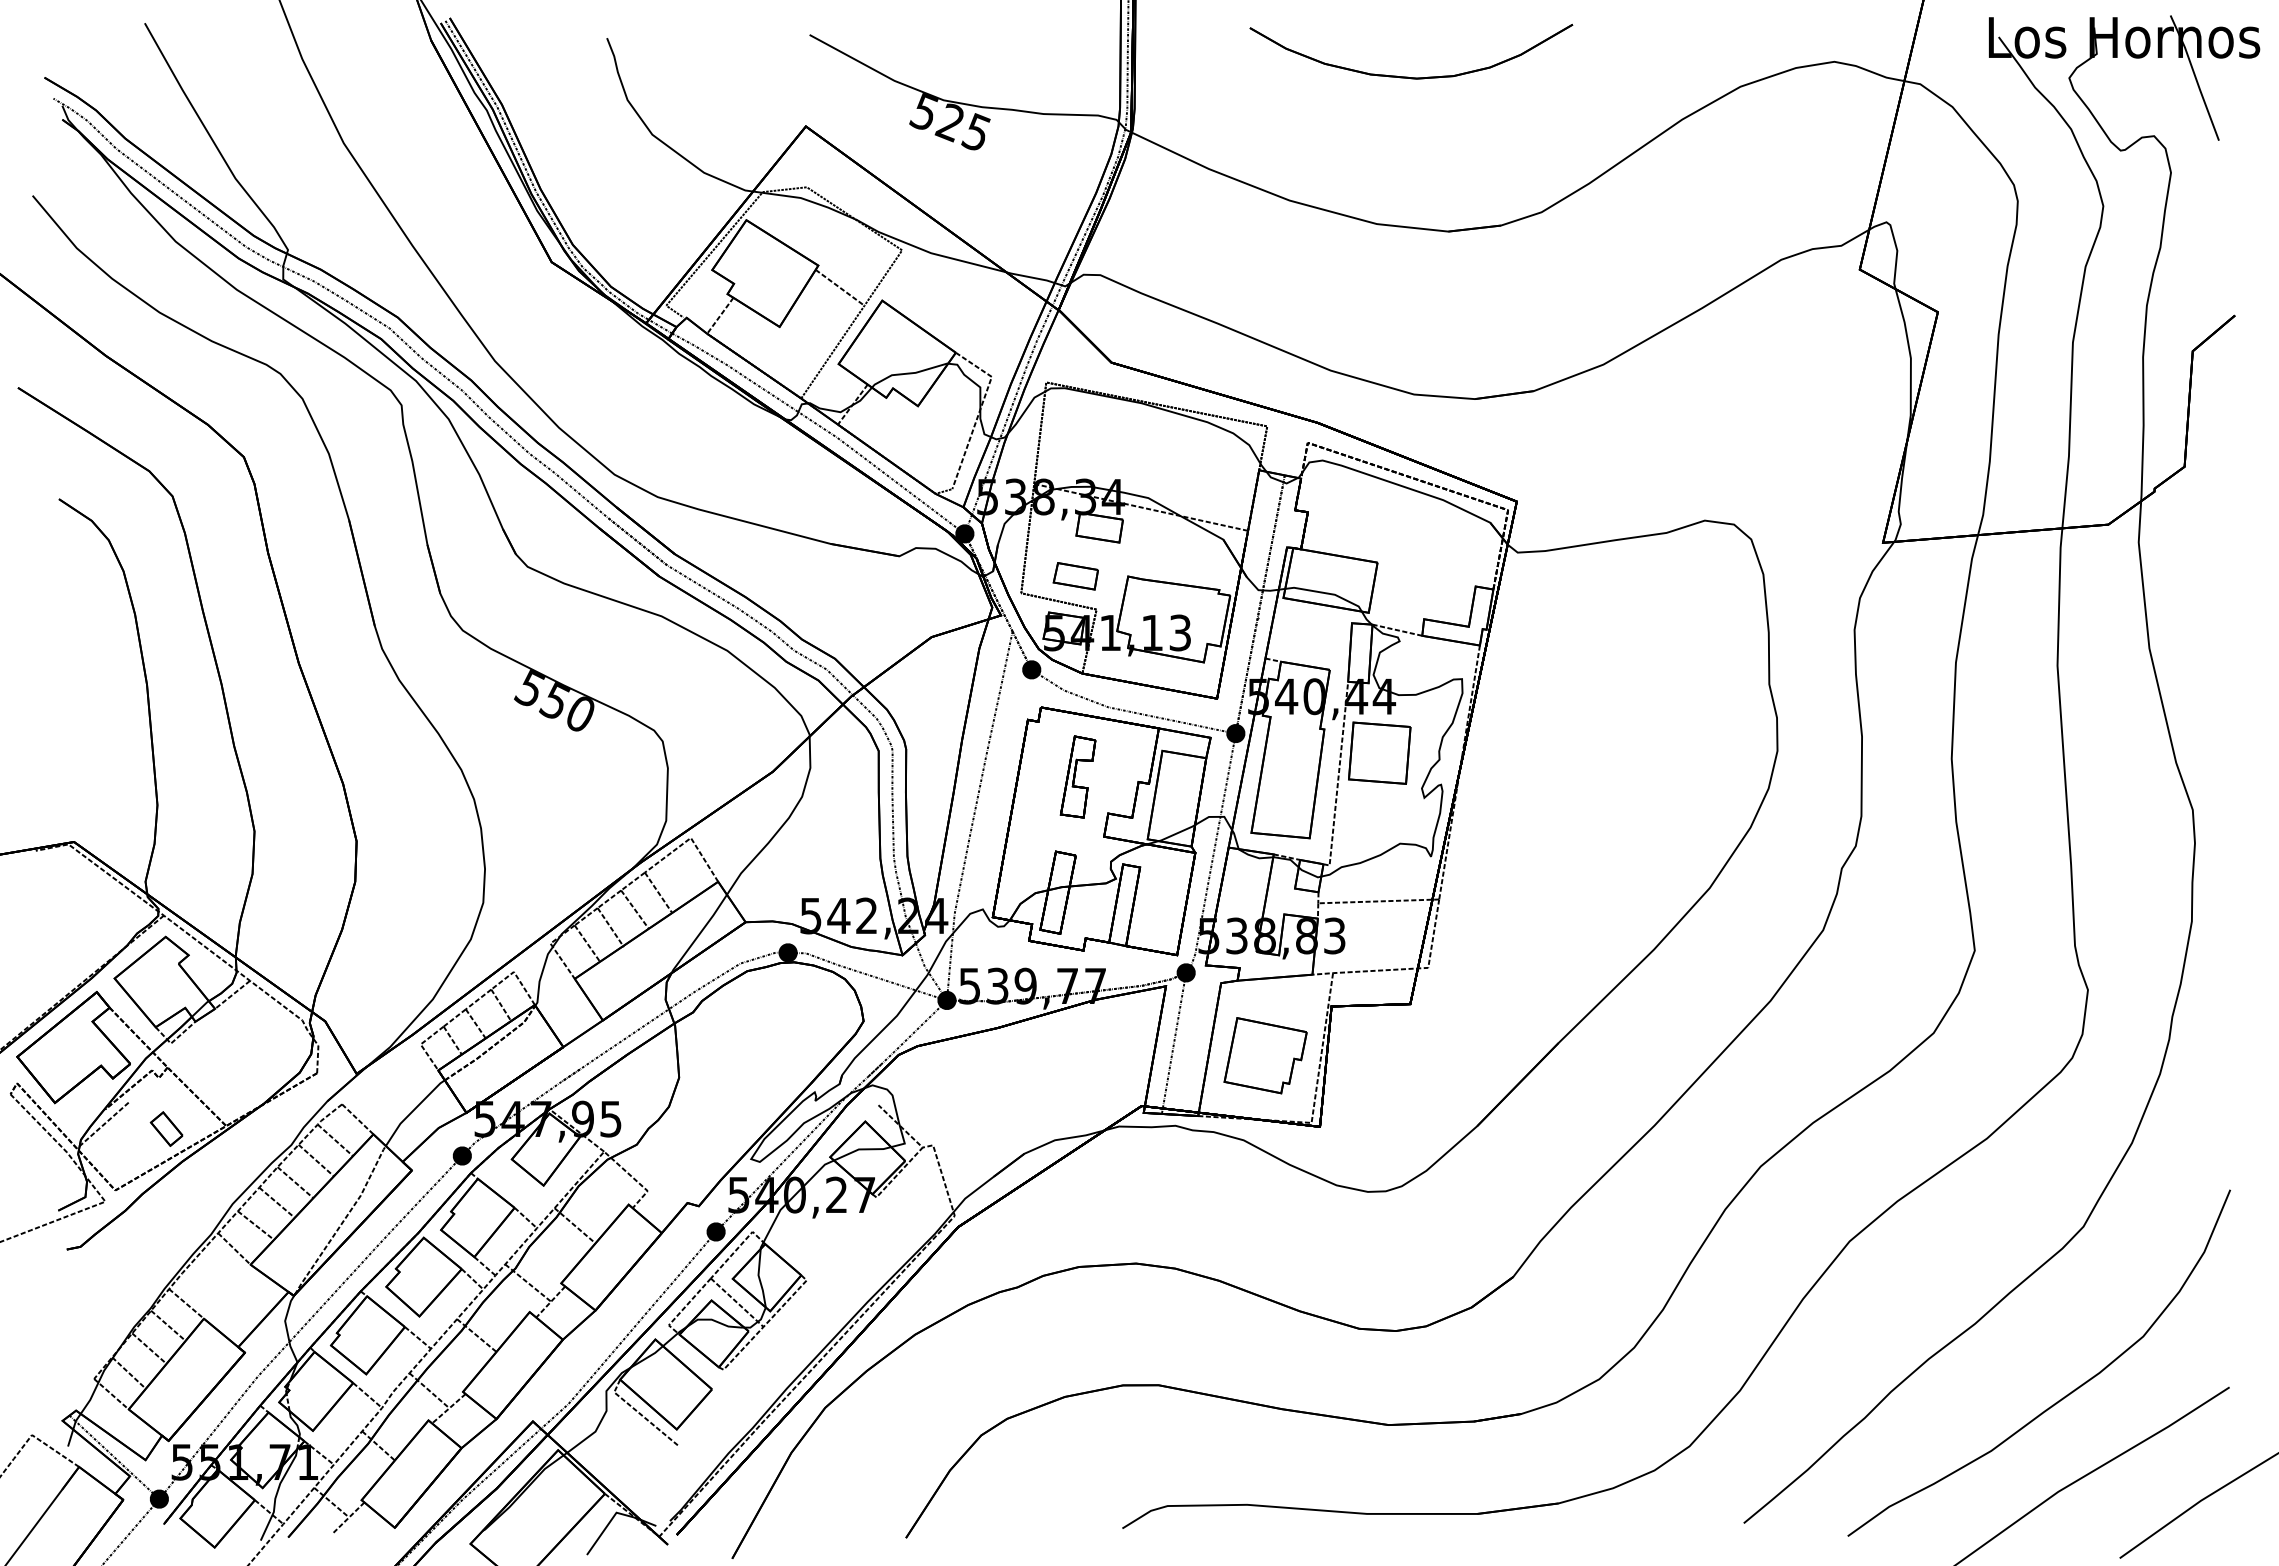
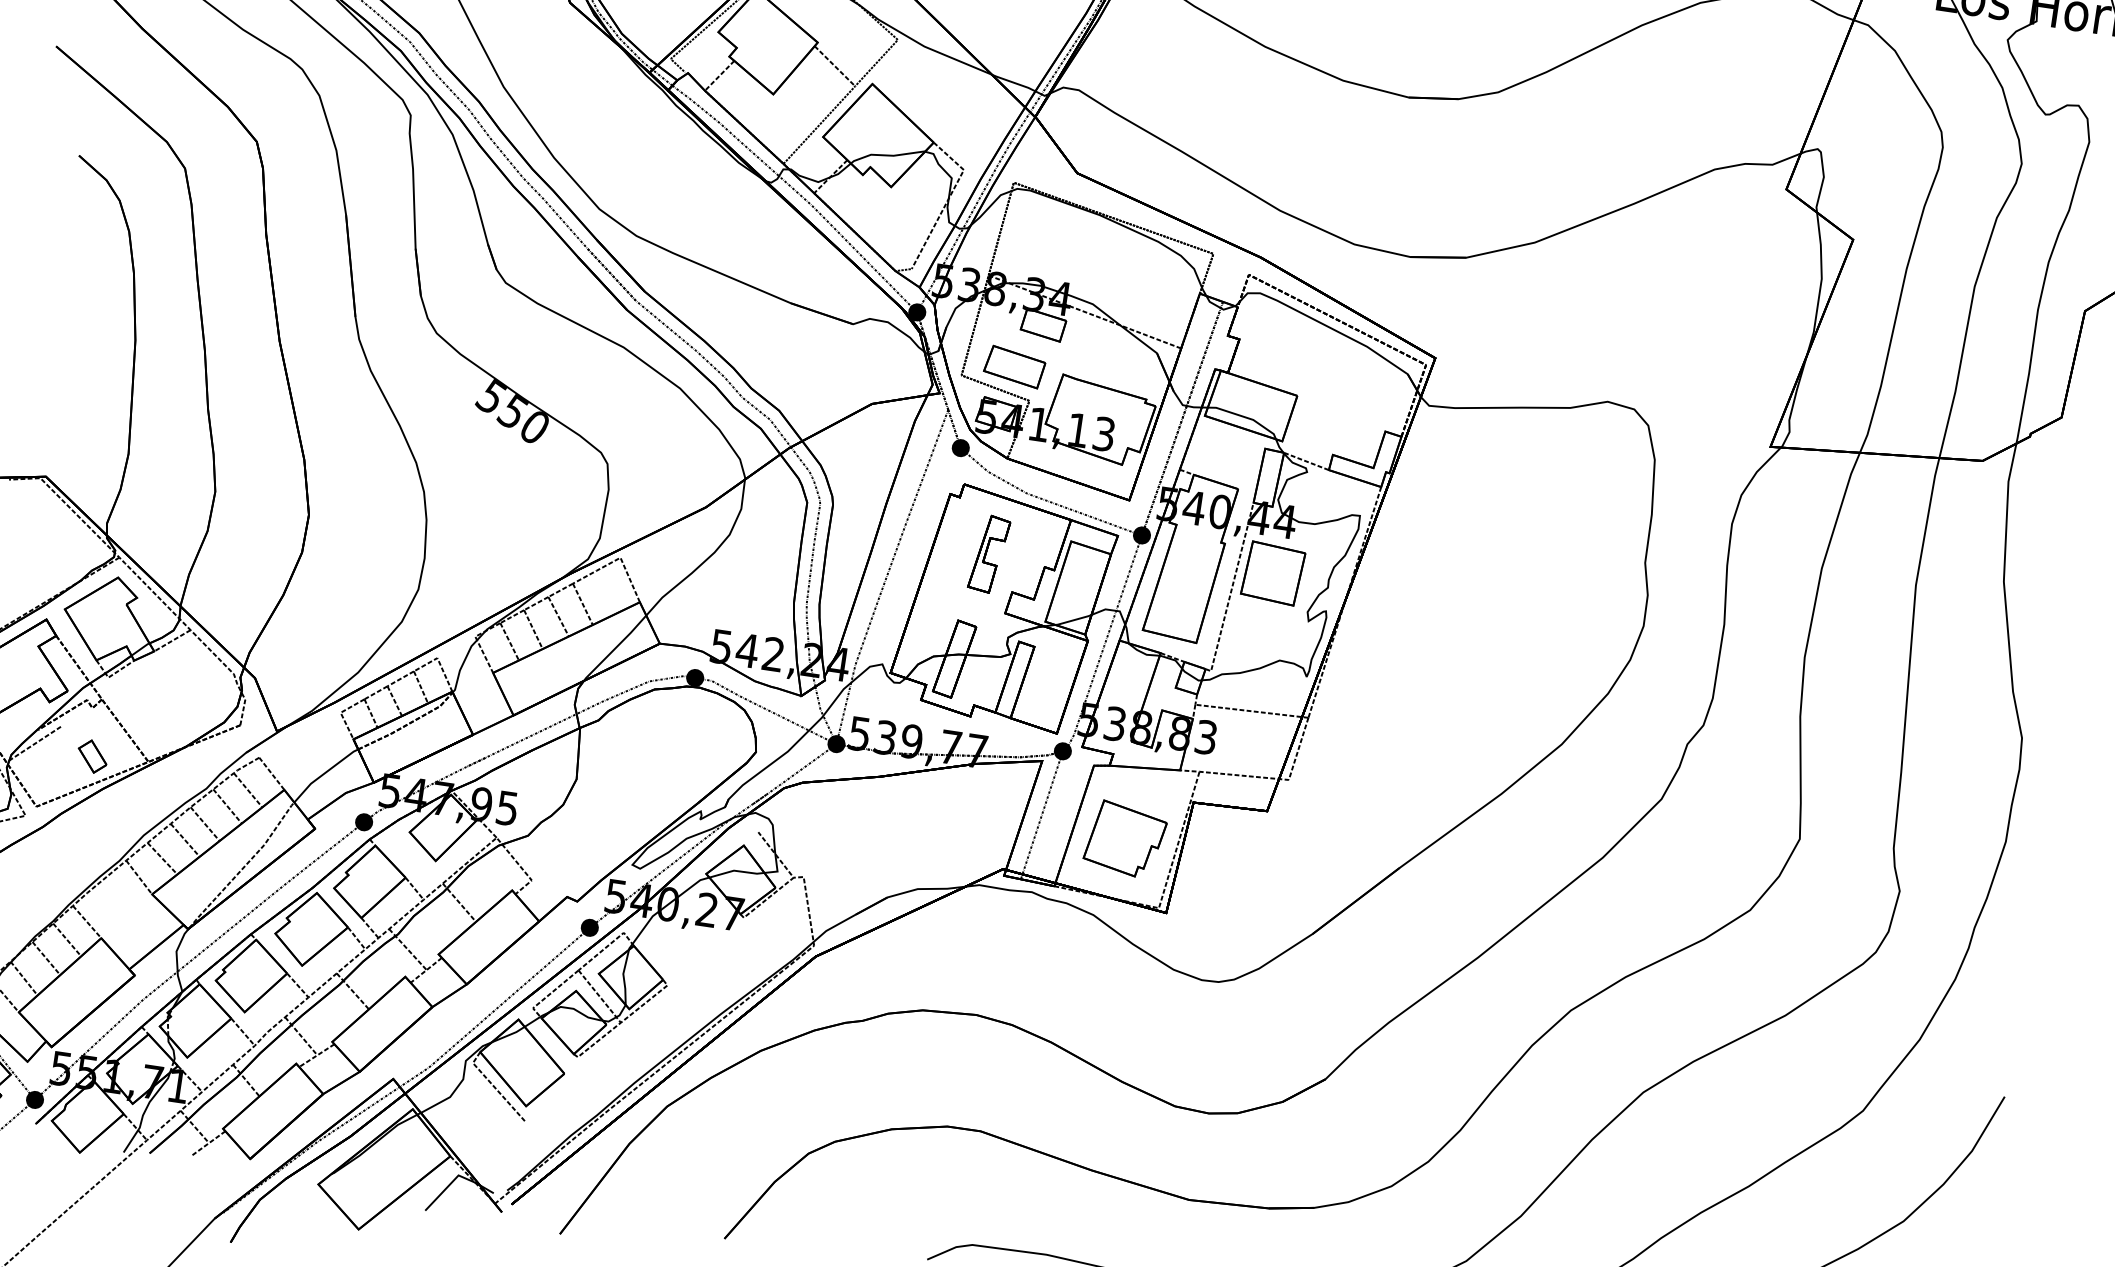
part: (1075, 576) -> (1014, 367), size x1.43

